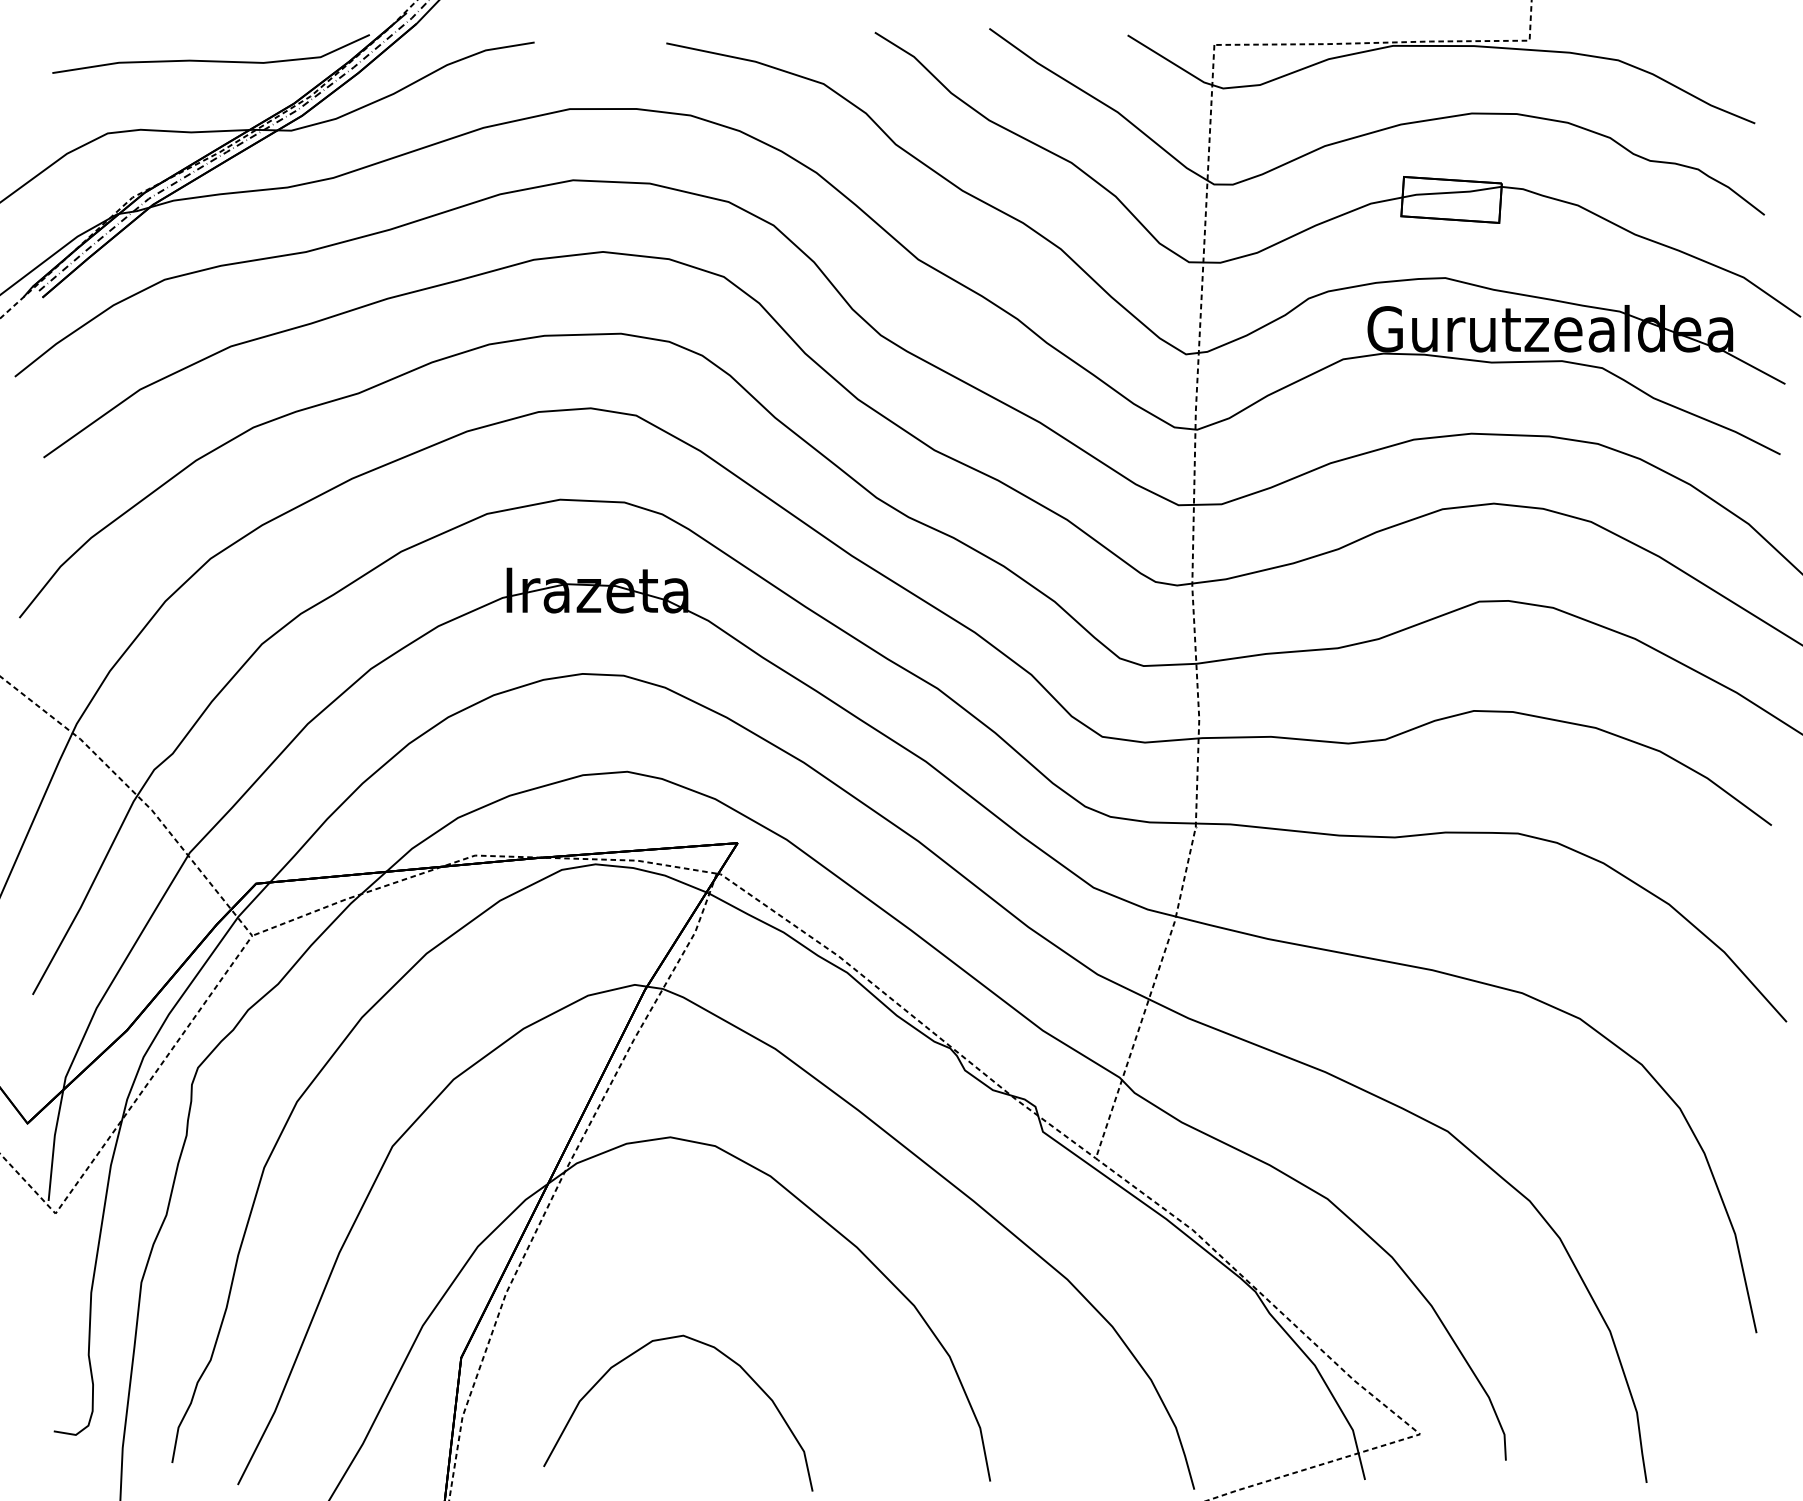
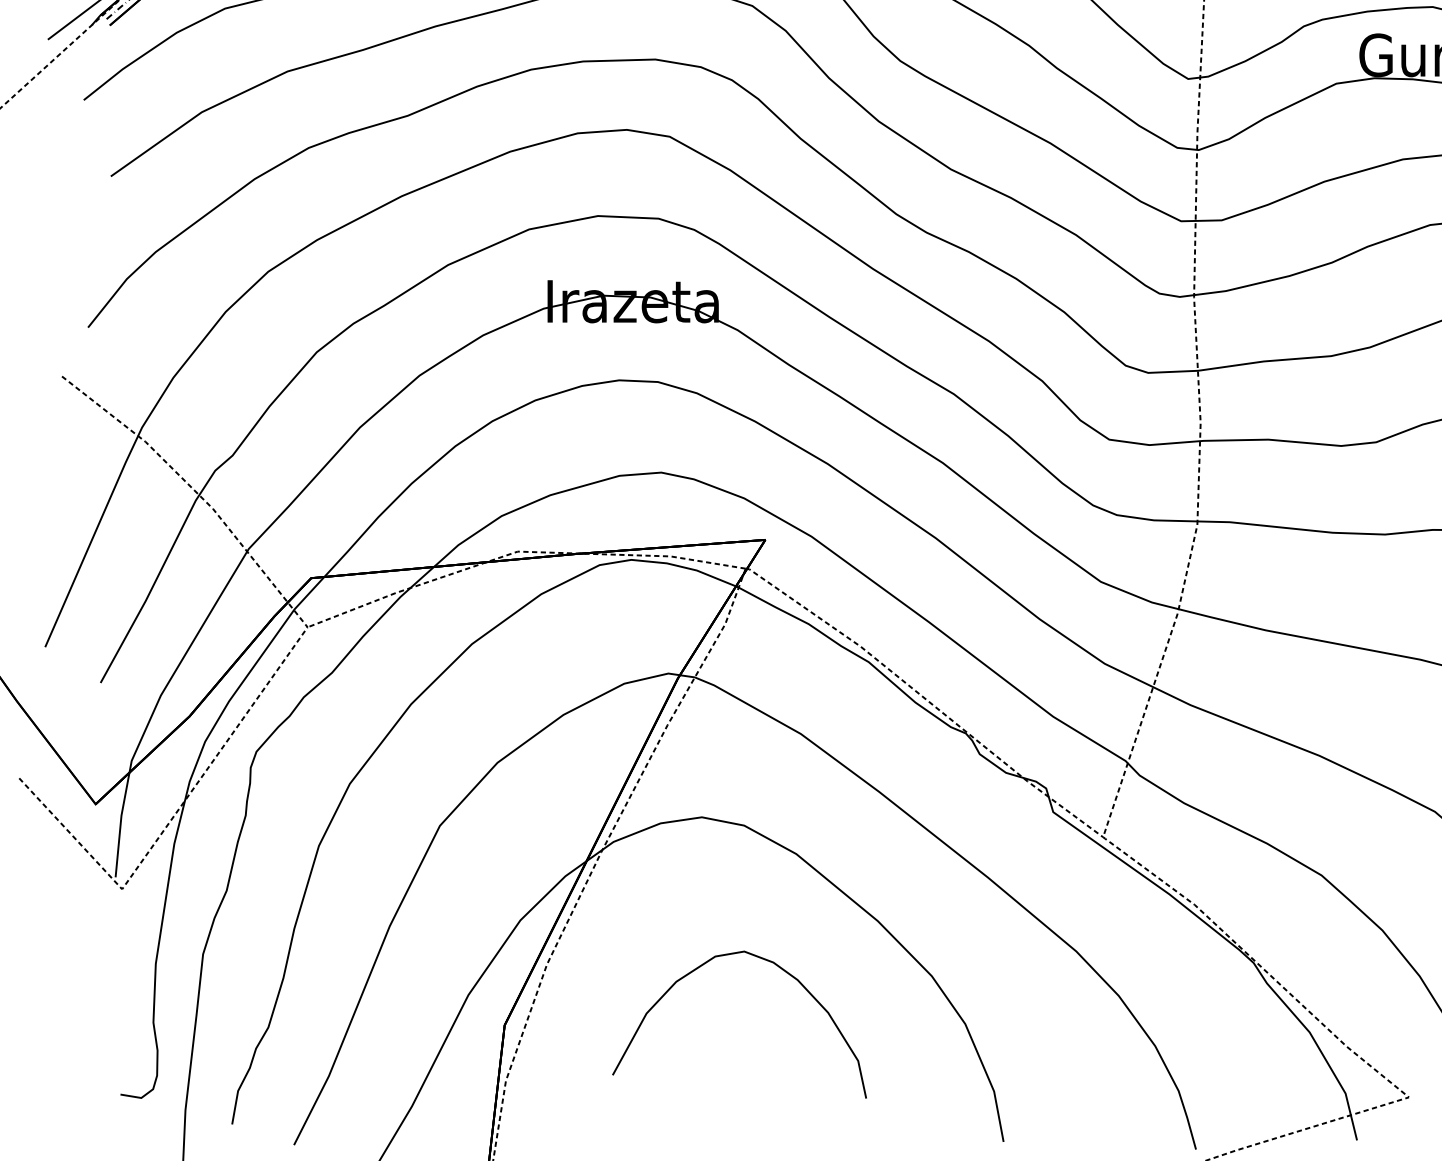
curve: (700, 1343) -> (760, 958), moved

